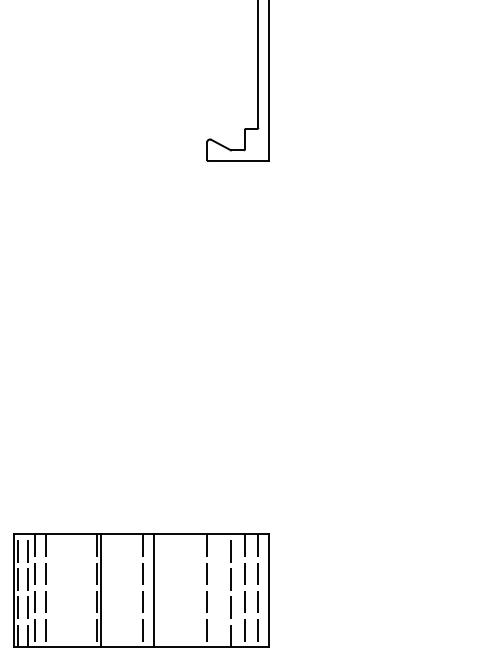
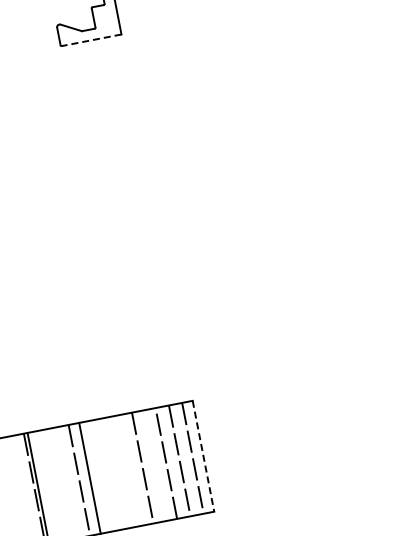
line: (238, 161) -> (91, 40), solid -> dashed
line: (269, 591) -> (203, 456), solid -> dashed

